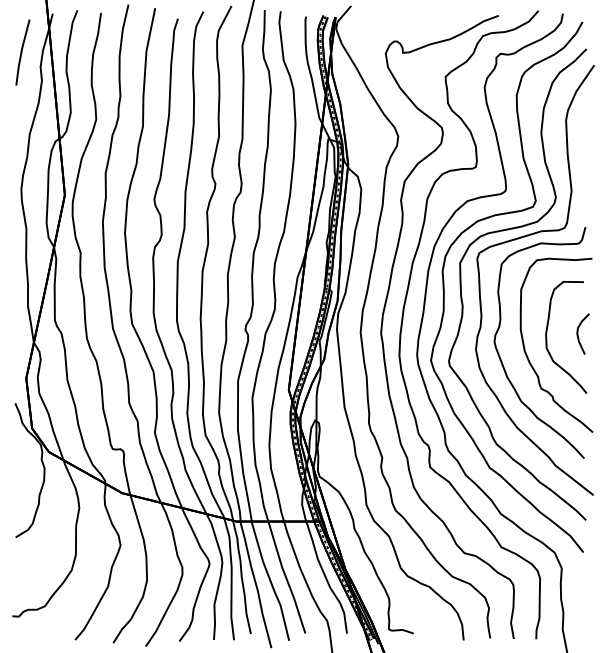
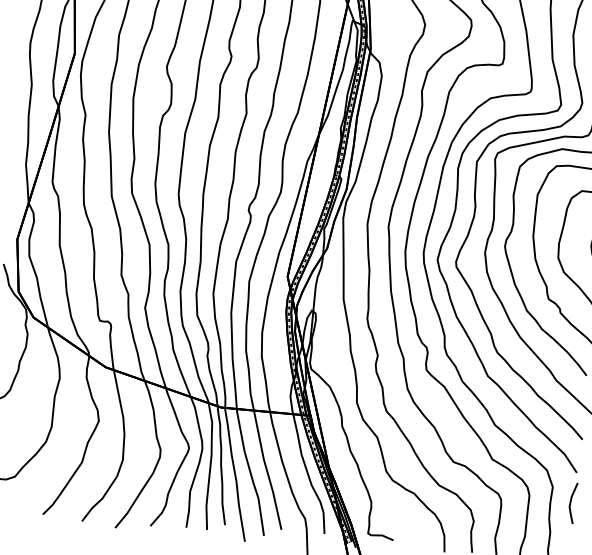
line: (580, 582) -> (570, 503), added

